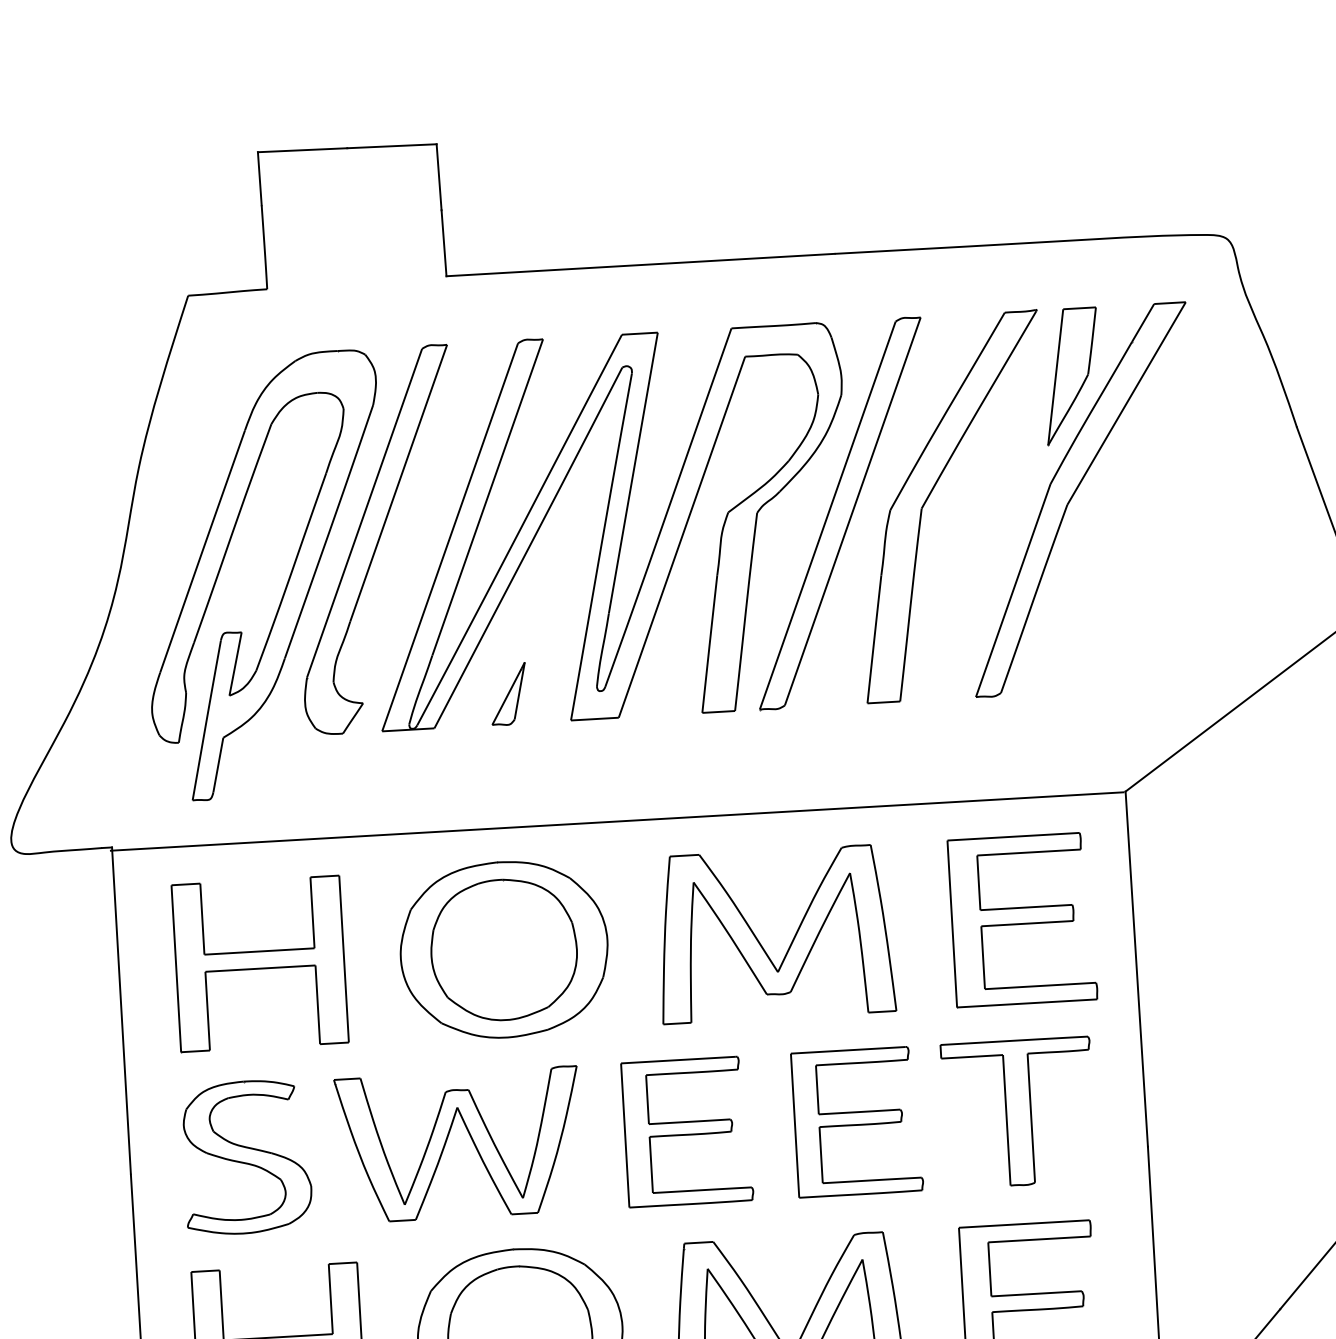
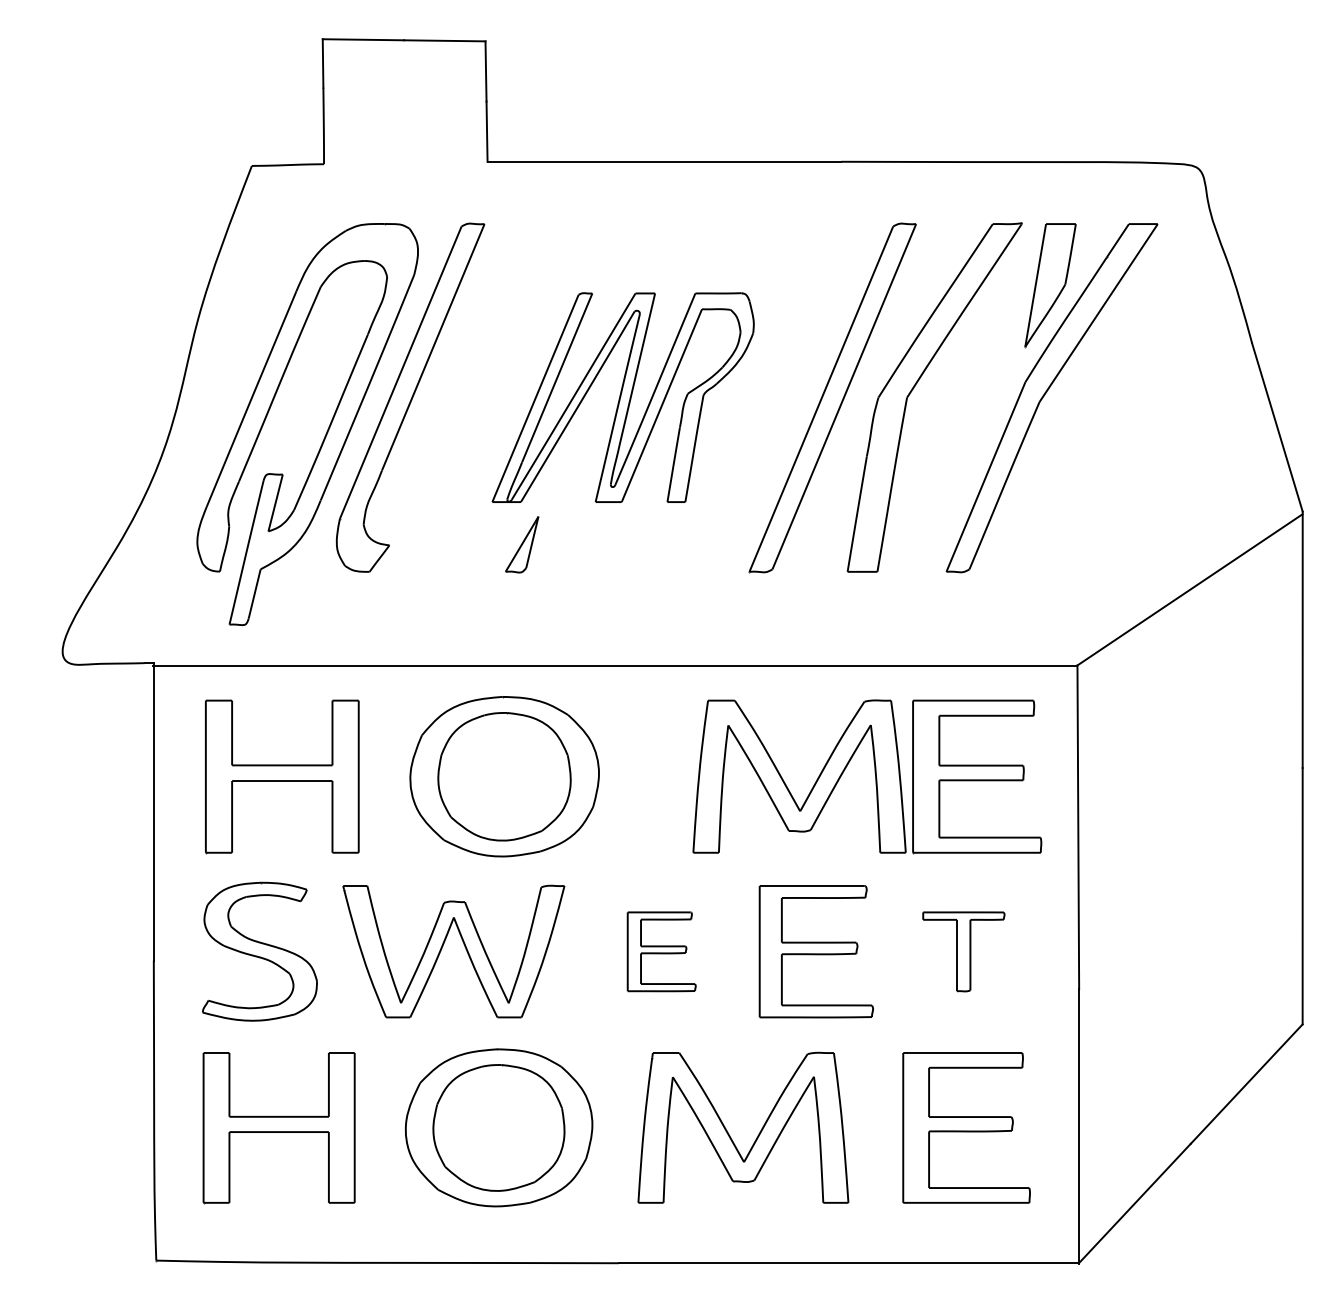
part: (609, 526) -> (622, 397), size x0.6
part: (760, 941) -> (785, 782), moved
part: (1018, 1112) -> (963, 951), size x0.6
part: (687, 1131) -> (661, 951), size x0.6

